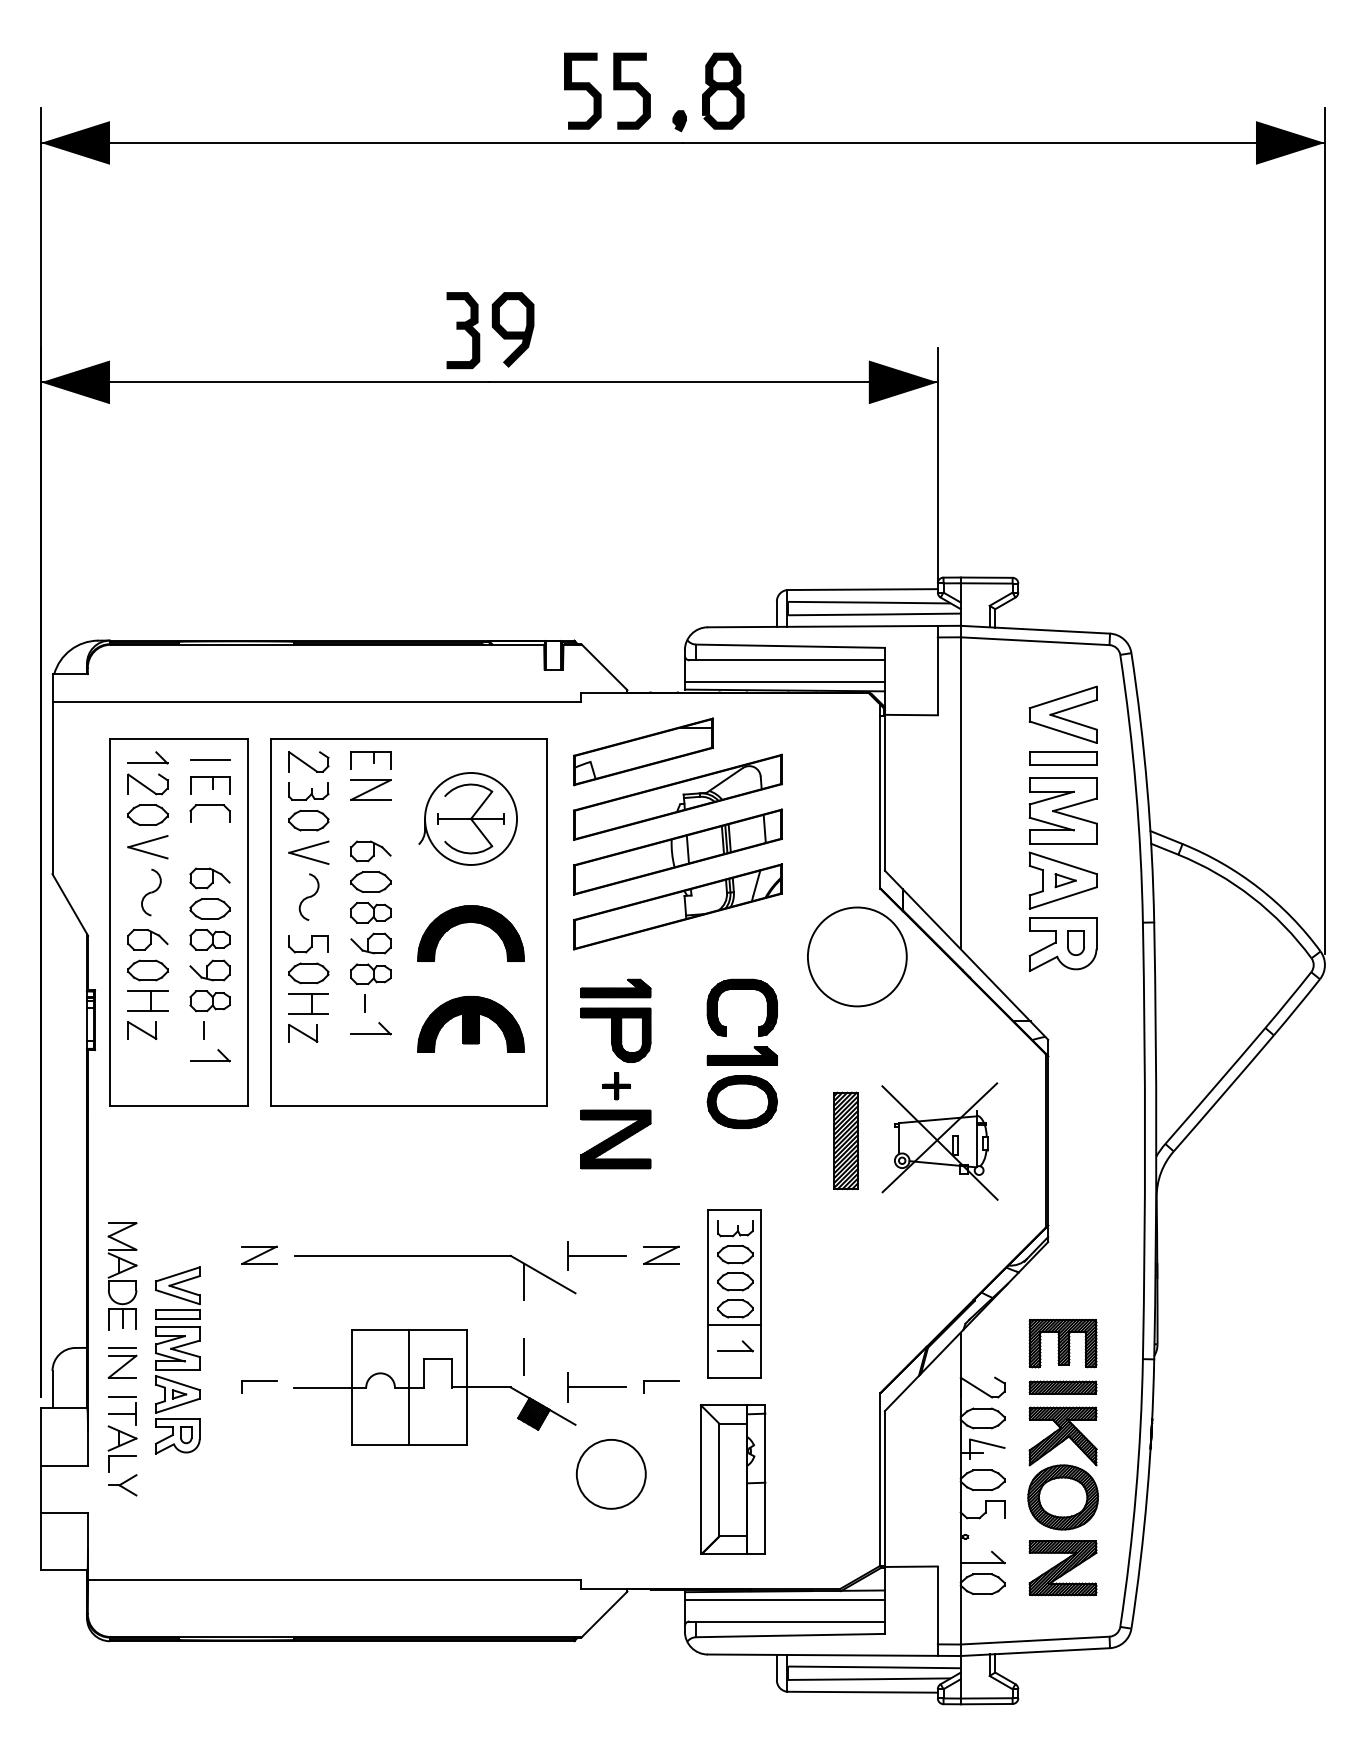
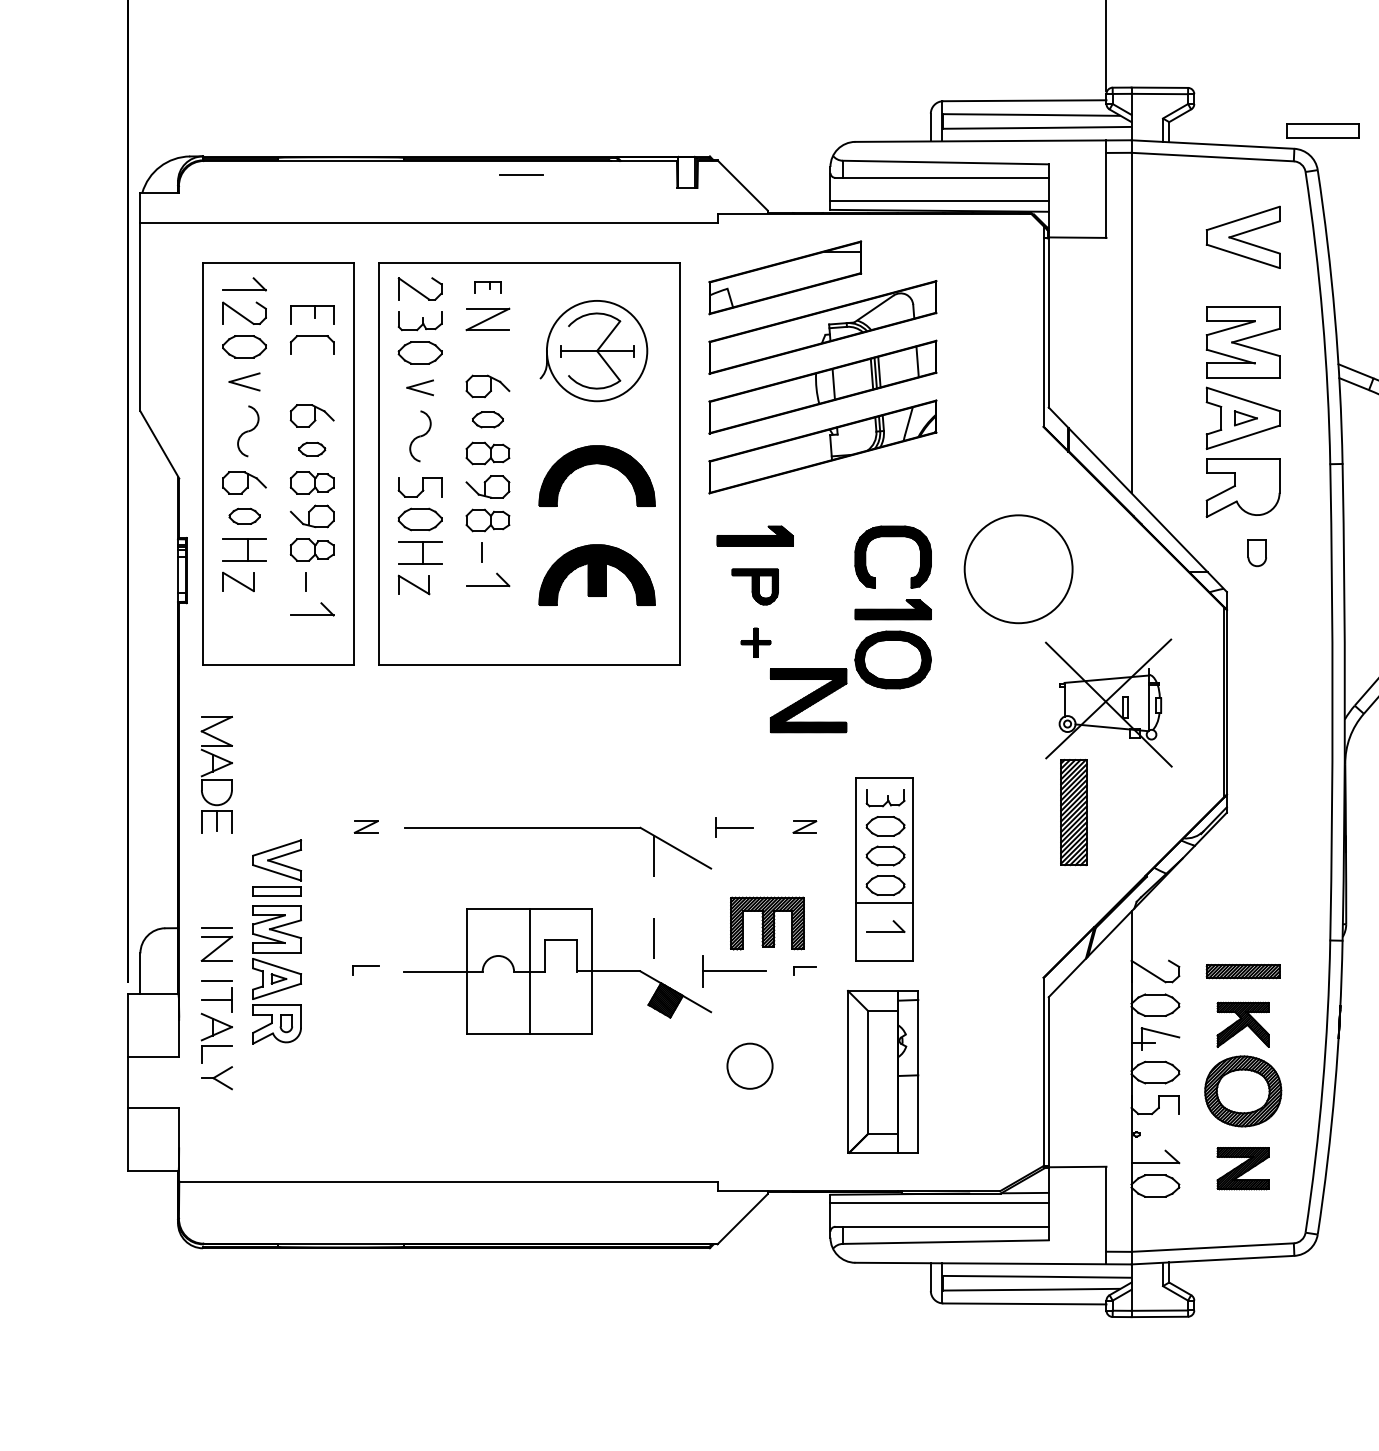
part: (1063, 758) -> (1323, 131), moved
line: (210, 759) -> (522, 174), moved
part: (370, 760) -> (487, 287), size x0.6
part: (147, 847) -> (244, 382), size x0.7
part: (308, 852) -> (419, 387), size x0.6
part: (370, 881) -> (487, 419), size x0.7
part: (209, 908) -> (311, 448), size x0.6
part: (1075, 942) -> (1256, 552), moved
circle: (857, 956) -> (1018, 568), moved
part: (147, 970) -> (244, 516), size x0.7
part: (615, 1034) -> (754, 586), size x0.6
part: (615, 1139) -> (808, 700), moved
part: (845, 1140) -> (1073, 812), moved
part: (259, 1254) -> (366, 826), size x0.6
part: (661, 1254) -> (804, 826), size x0.6
part: (596, 1255) -> (734, 827), size x0.6
part: (122, 1276) -> (216, 775), moved
part: (1062, 1343) -> (766, 923), moved
part: (259, 1386) -> (366, 970), size x0.7
part: (661, 1386) -> (804, 970), size x0.6
part: (1062, 1436) -> (1242, 1024), size x0.7
circle: (610, 1474) -> (749, 1066), size x0.6
part: (1062, 1568) -> (1242, 1168), size x0.7

